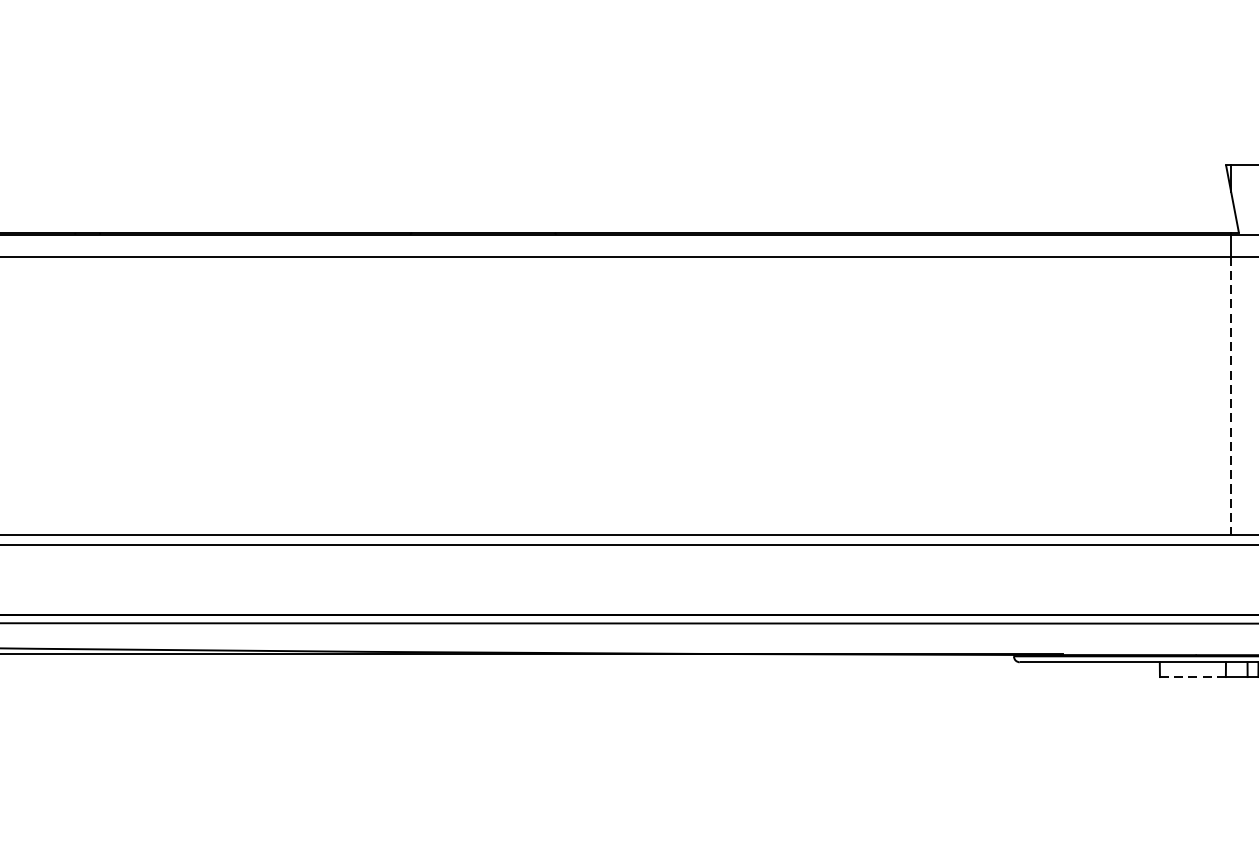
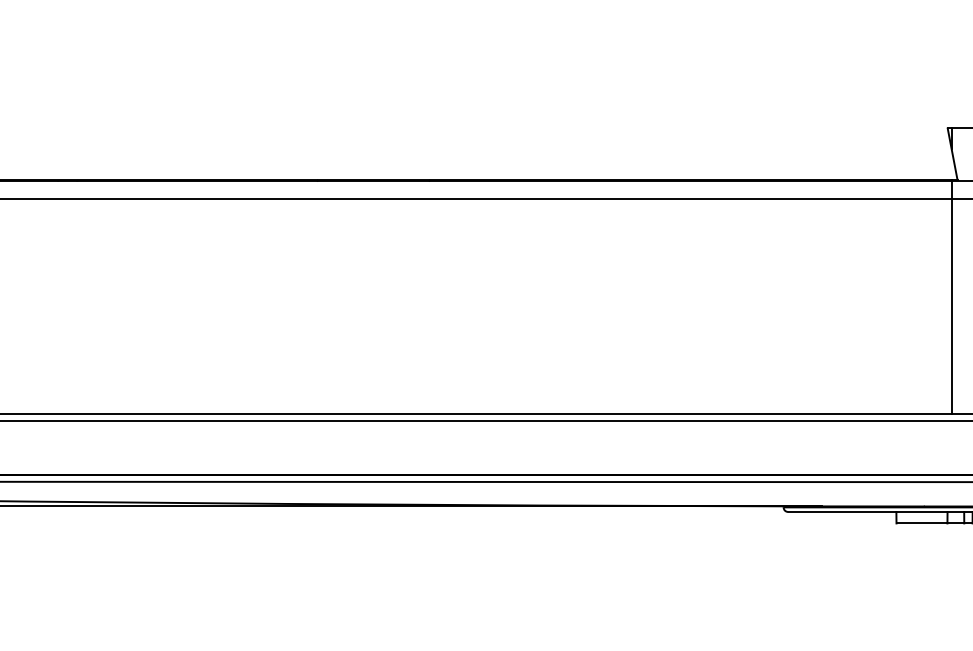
line: (1231, 396) -> (951, 306), dashed -> solid
line: (1192, 677) -> (921, 523), dashed -> solid

